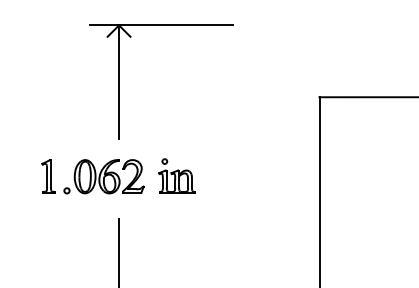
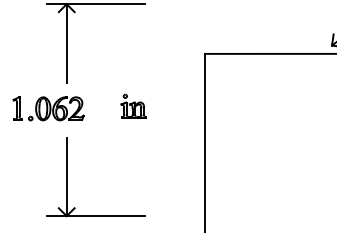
part: (176, 174) -> (133, 105), moved

